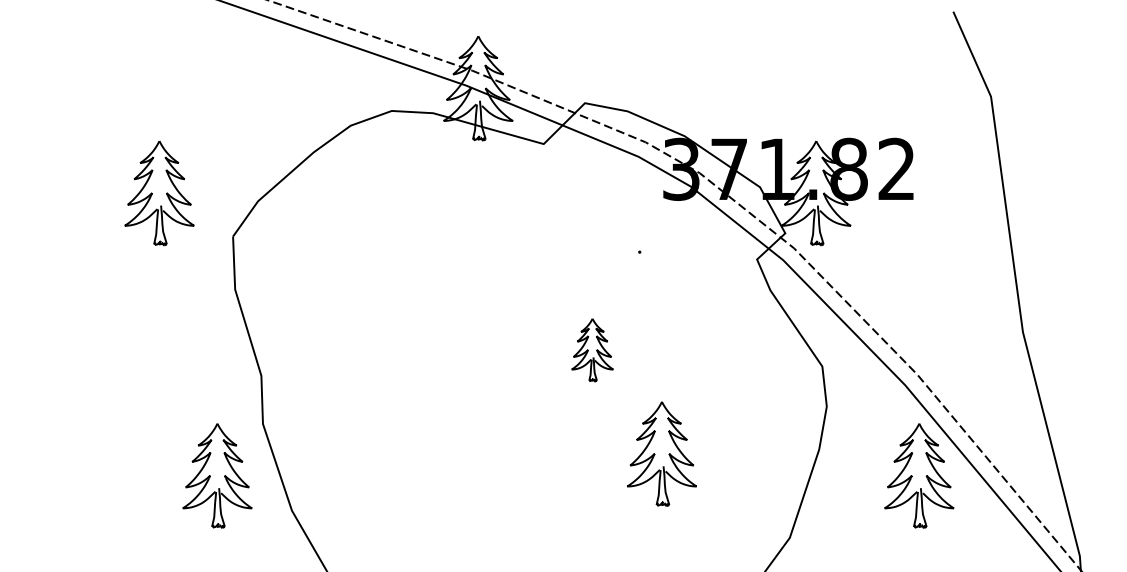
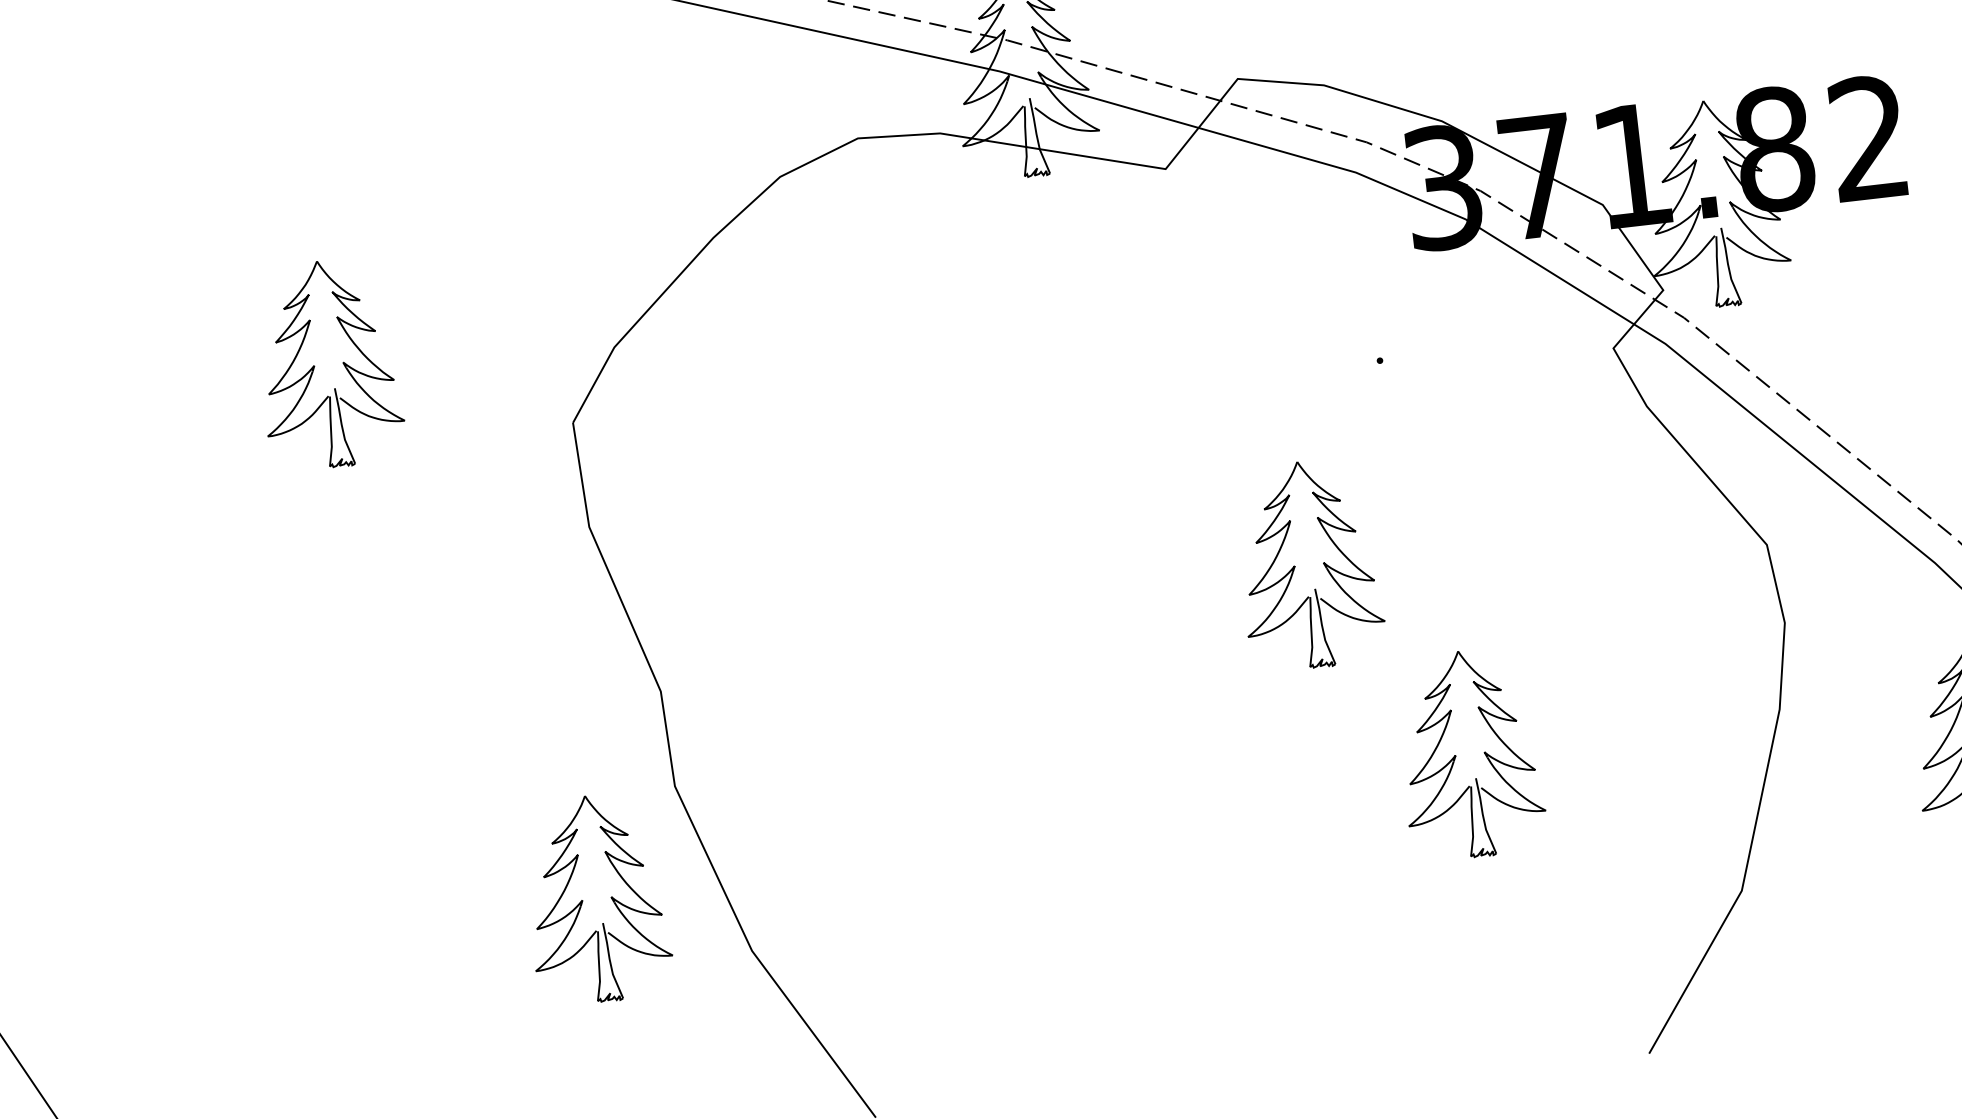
part: (159, 193) -> (328, 364), moved
part: (592, 349) -> (1308, 563), size x1.67

